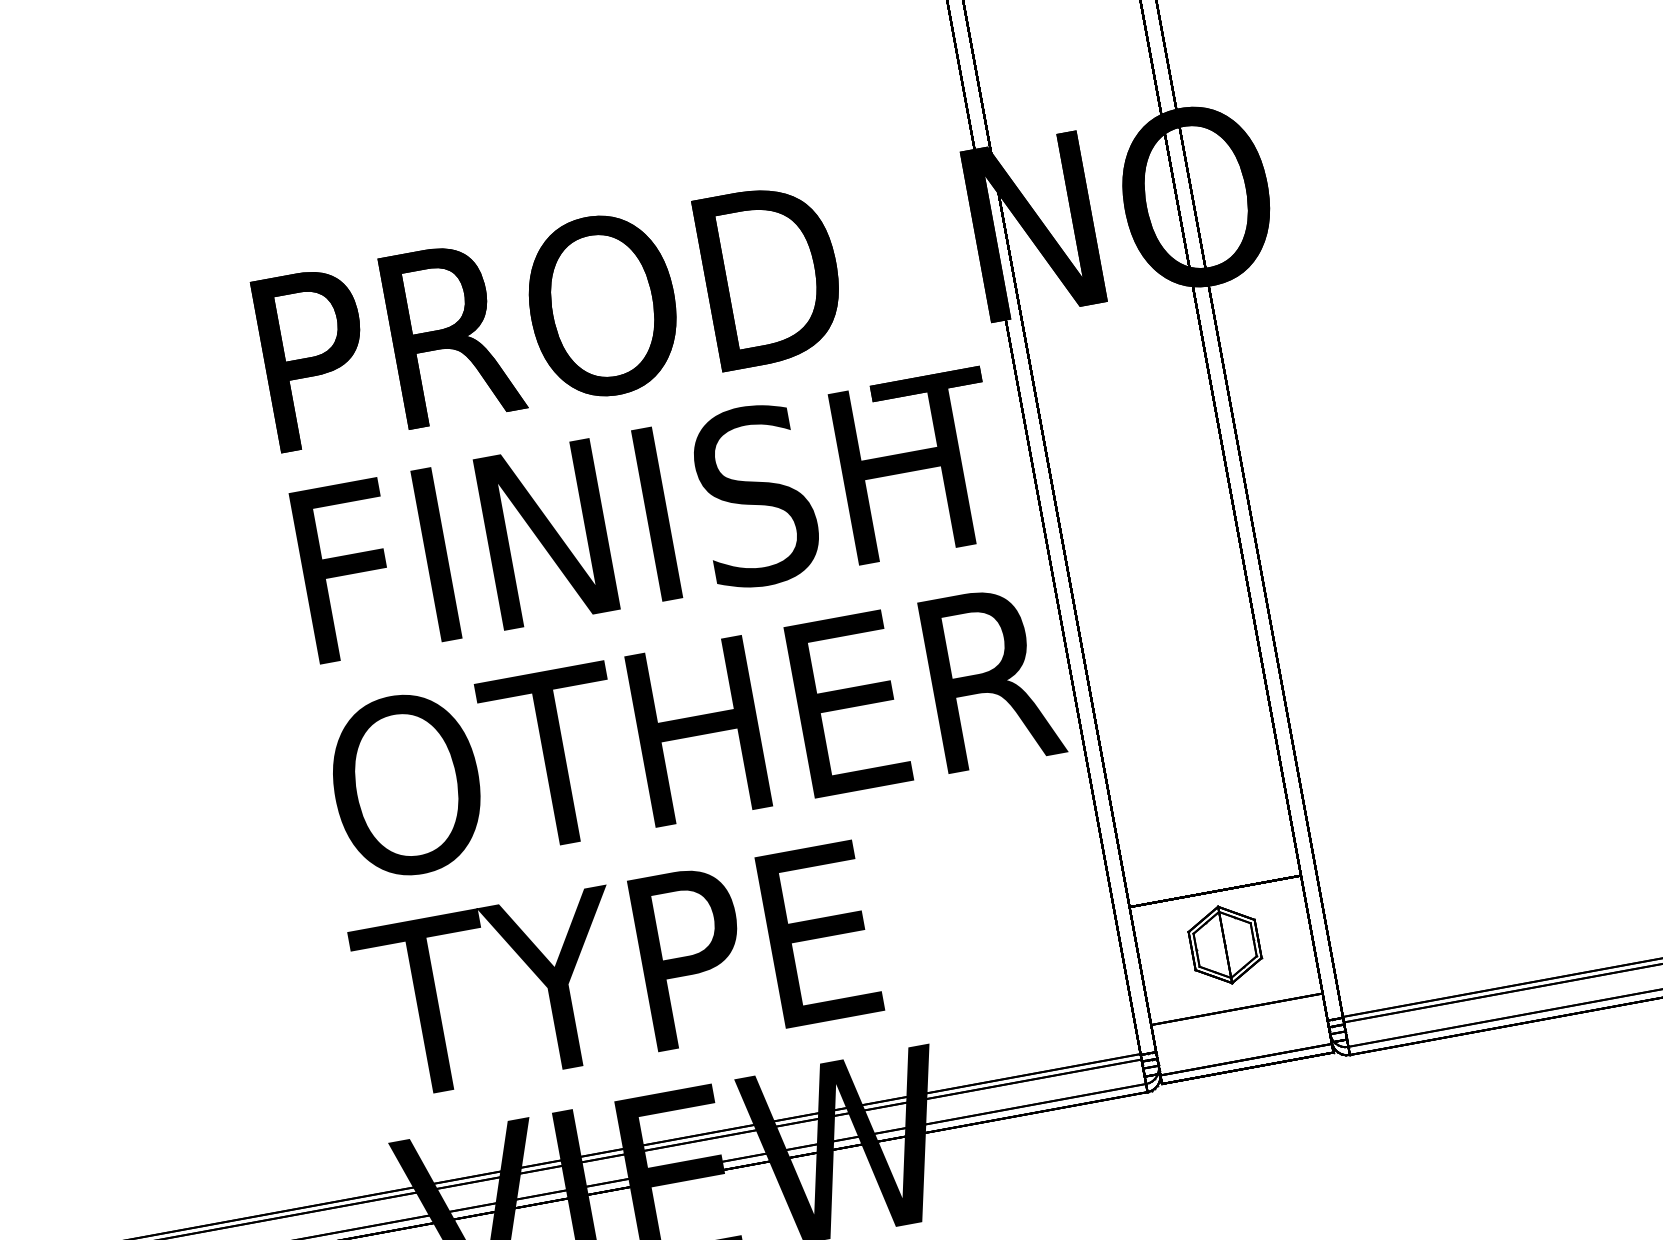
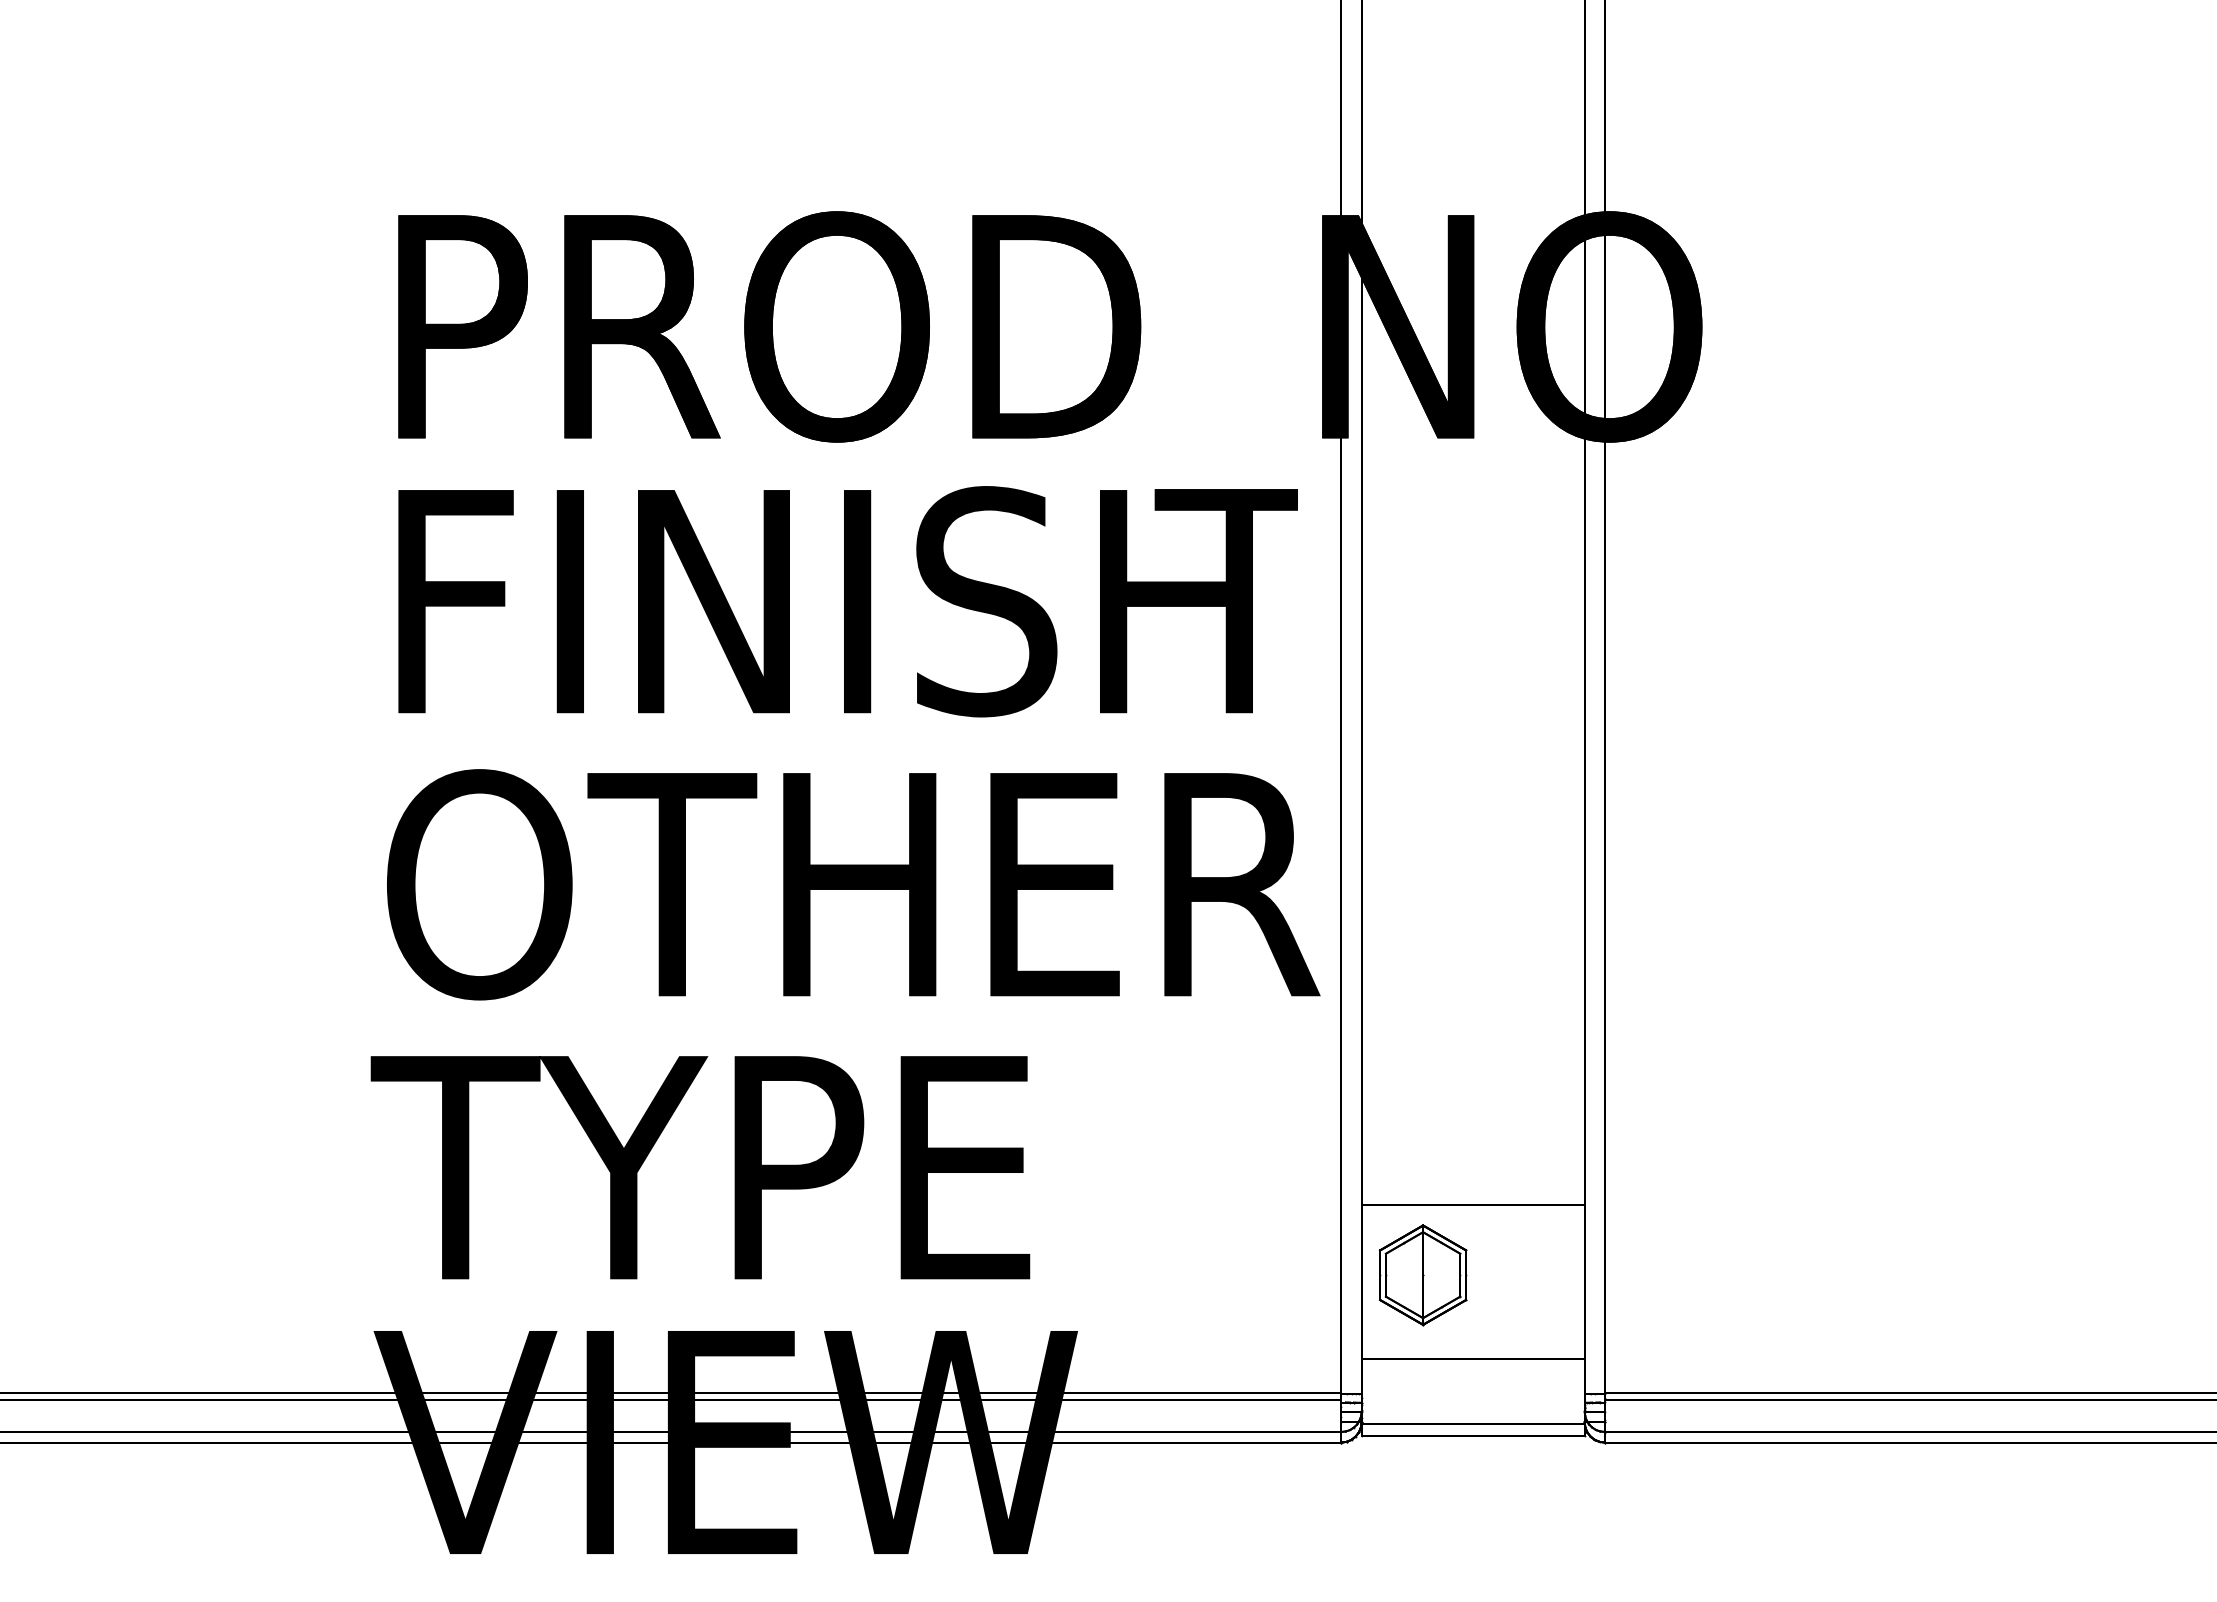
part: (1225, 945) -> (1423, 1275), moved

